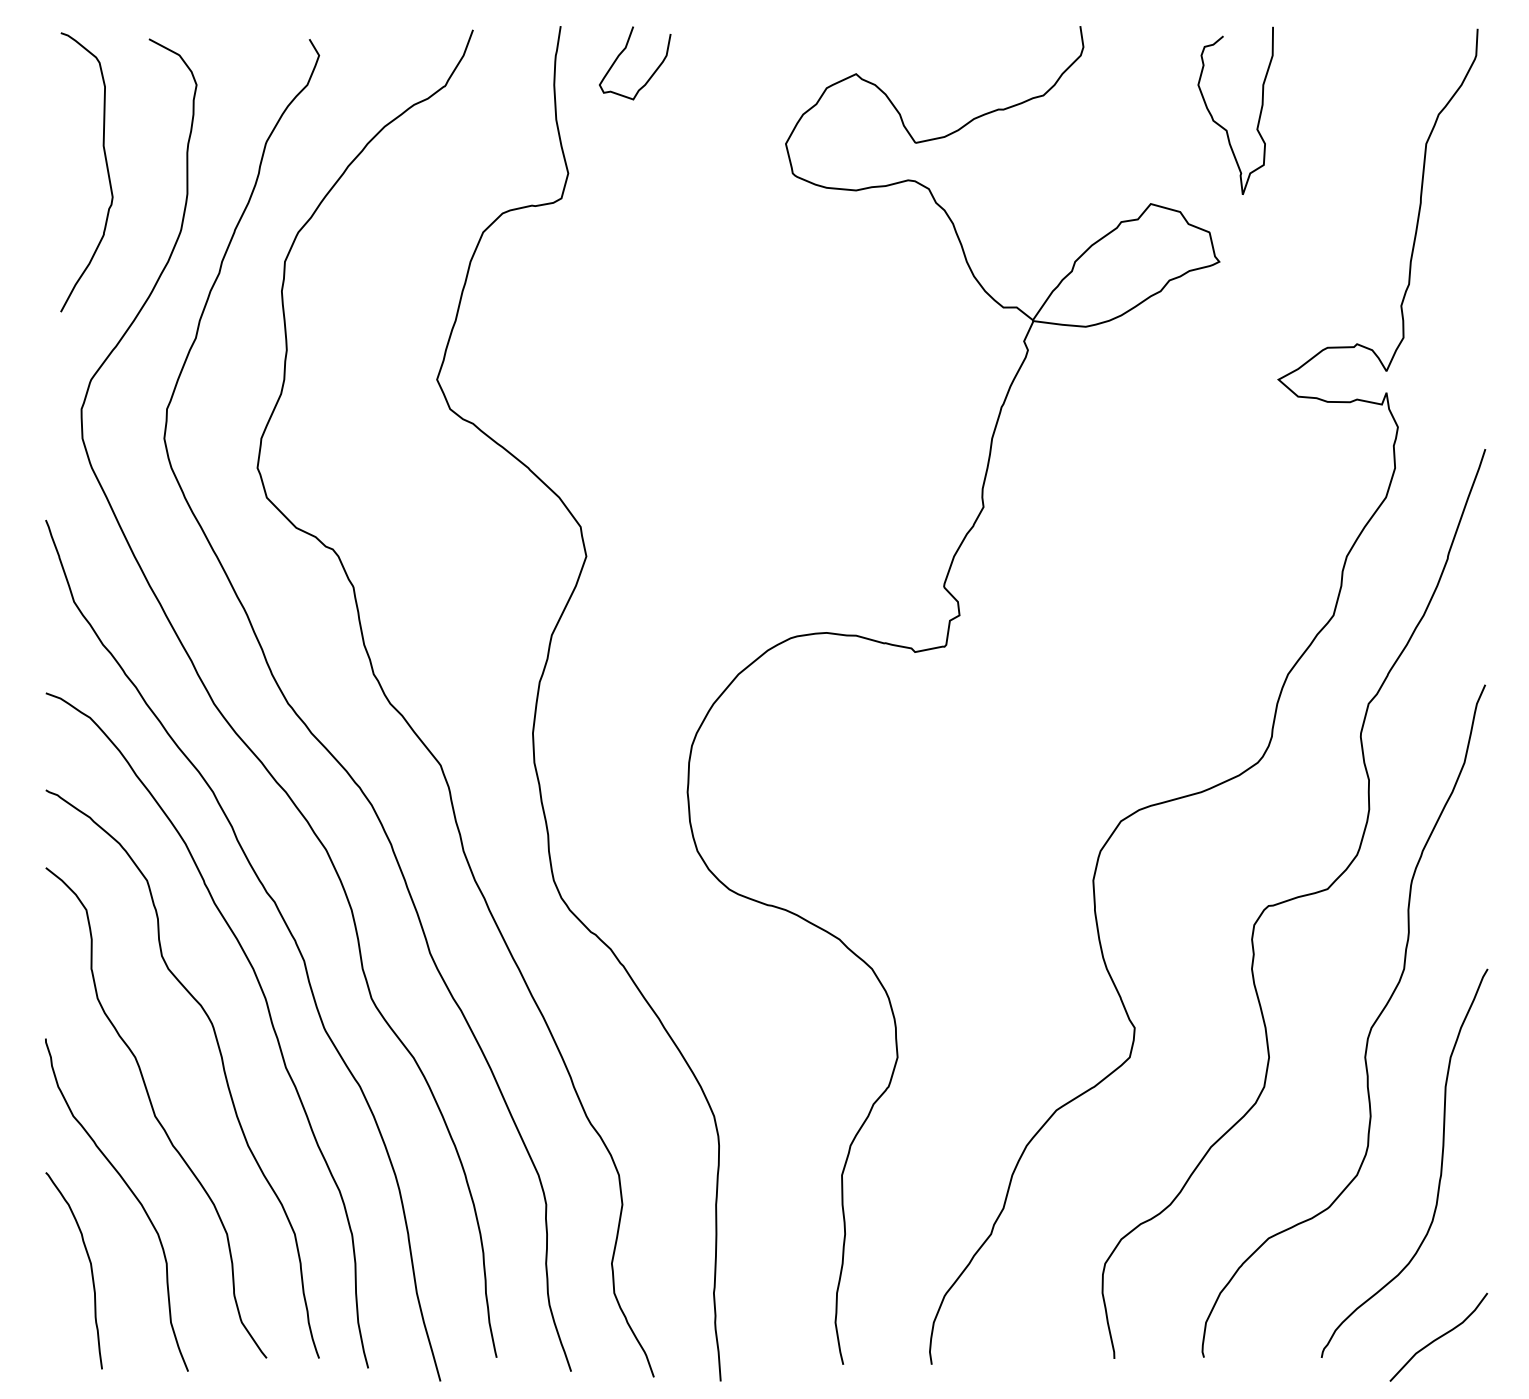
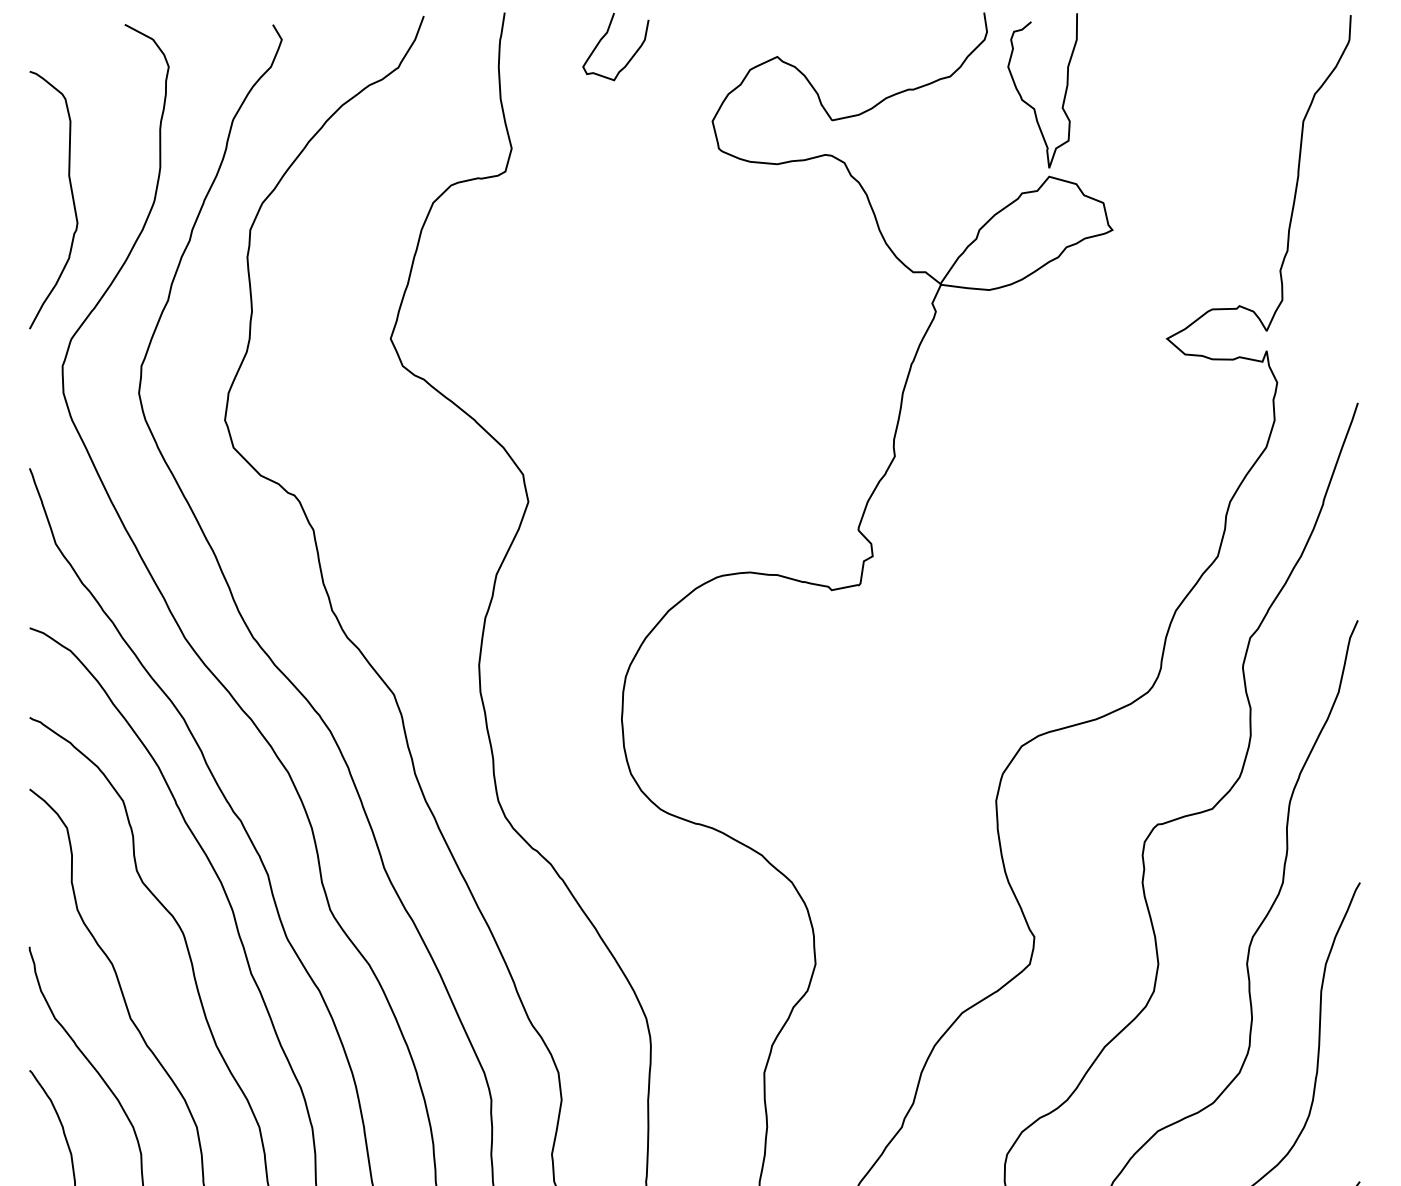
curve: (621, 54) -> (603, 38), moved
curve: (1224, 127) -> (1032, 106), moved
curve: (106, 169) -> (71, 197), moved

